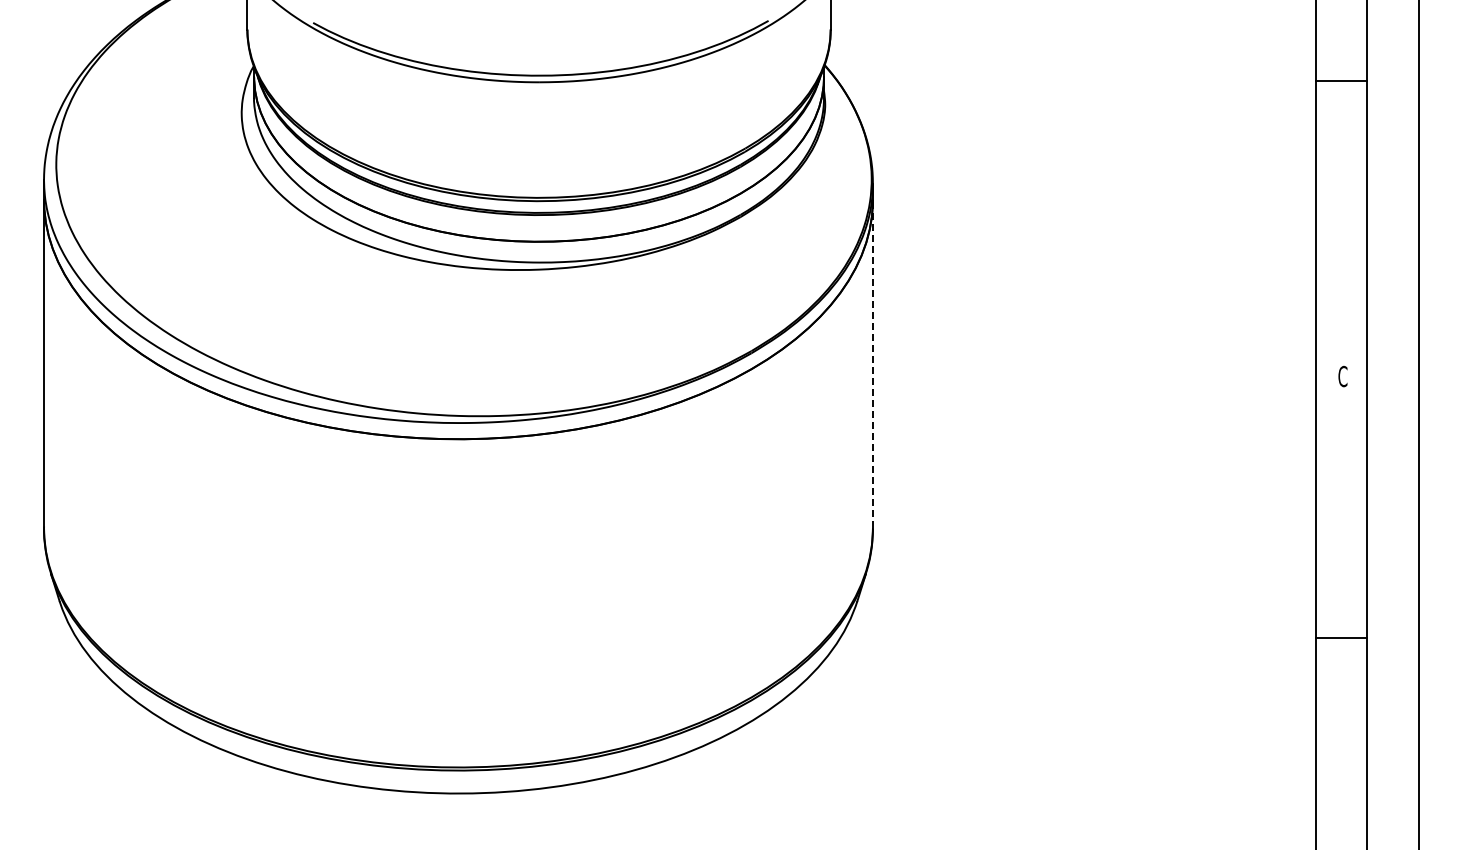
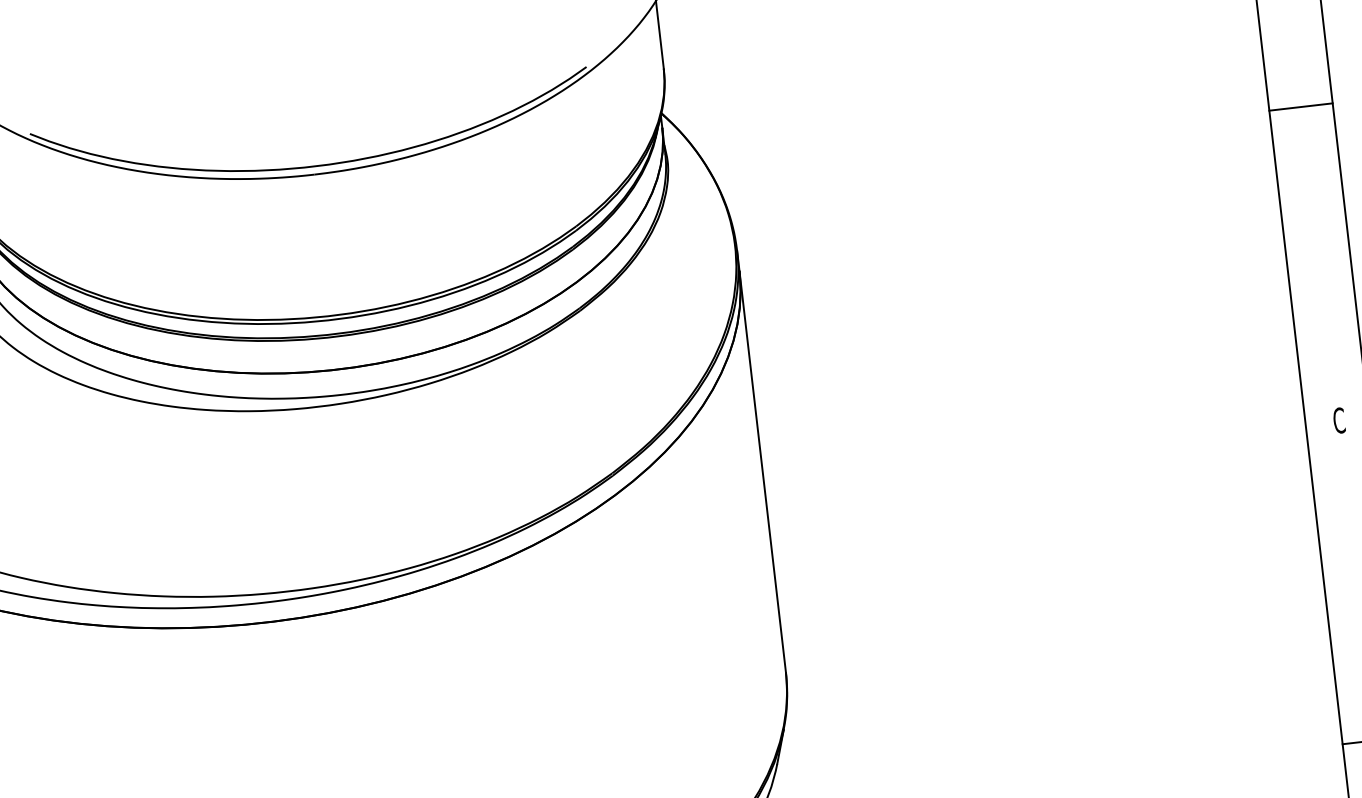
line: (1341, 80) -> (1301, 106), moved
line: (872, 363) -> (762, 471), dashed -> solid

